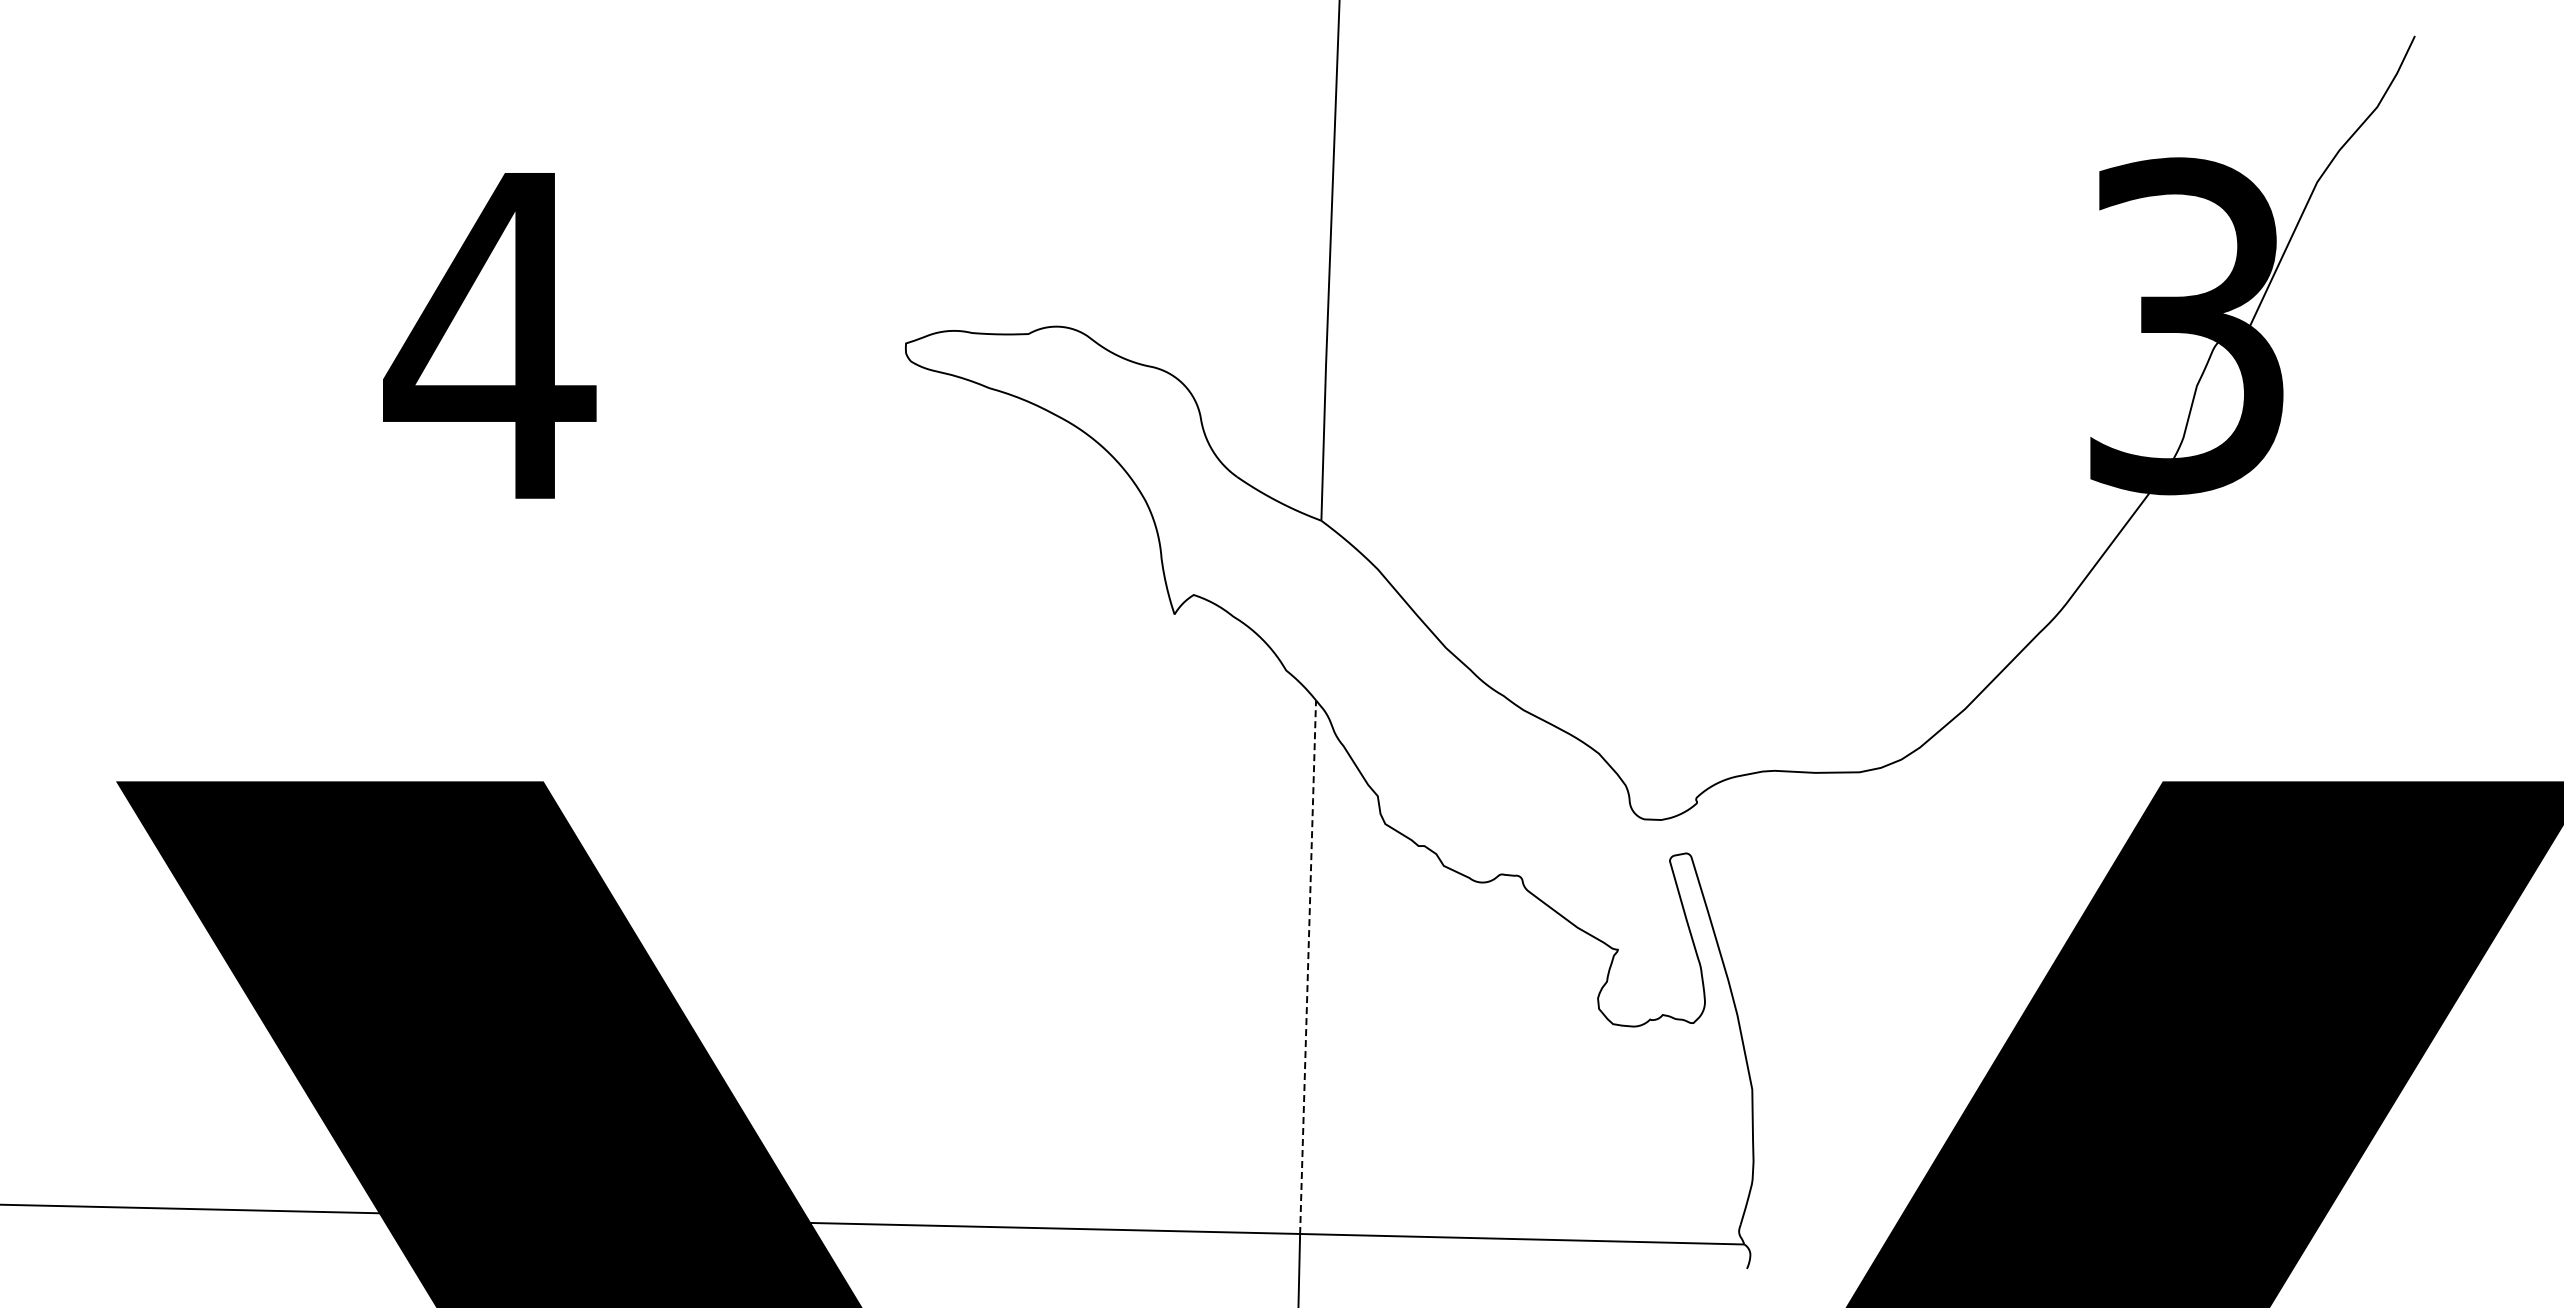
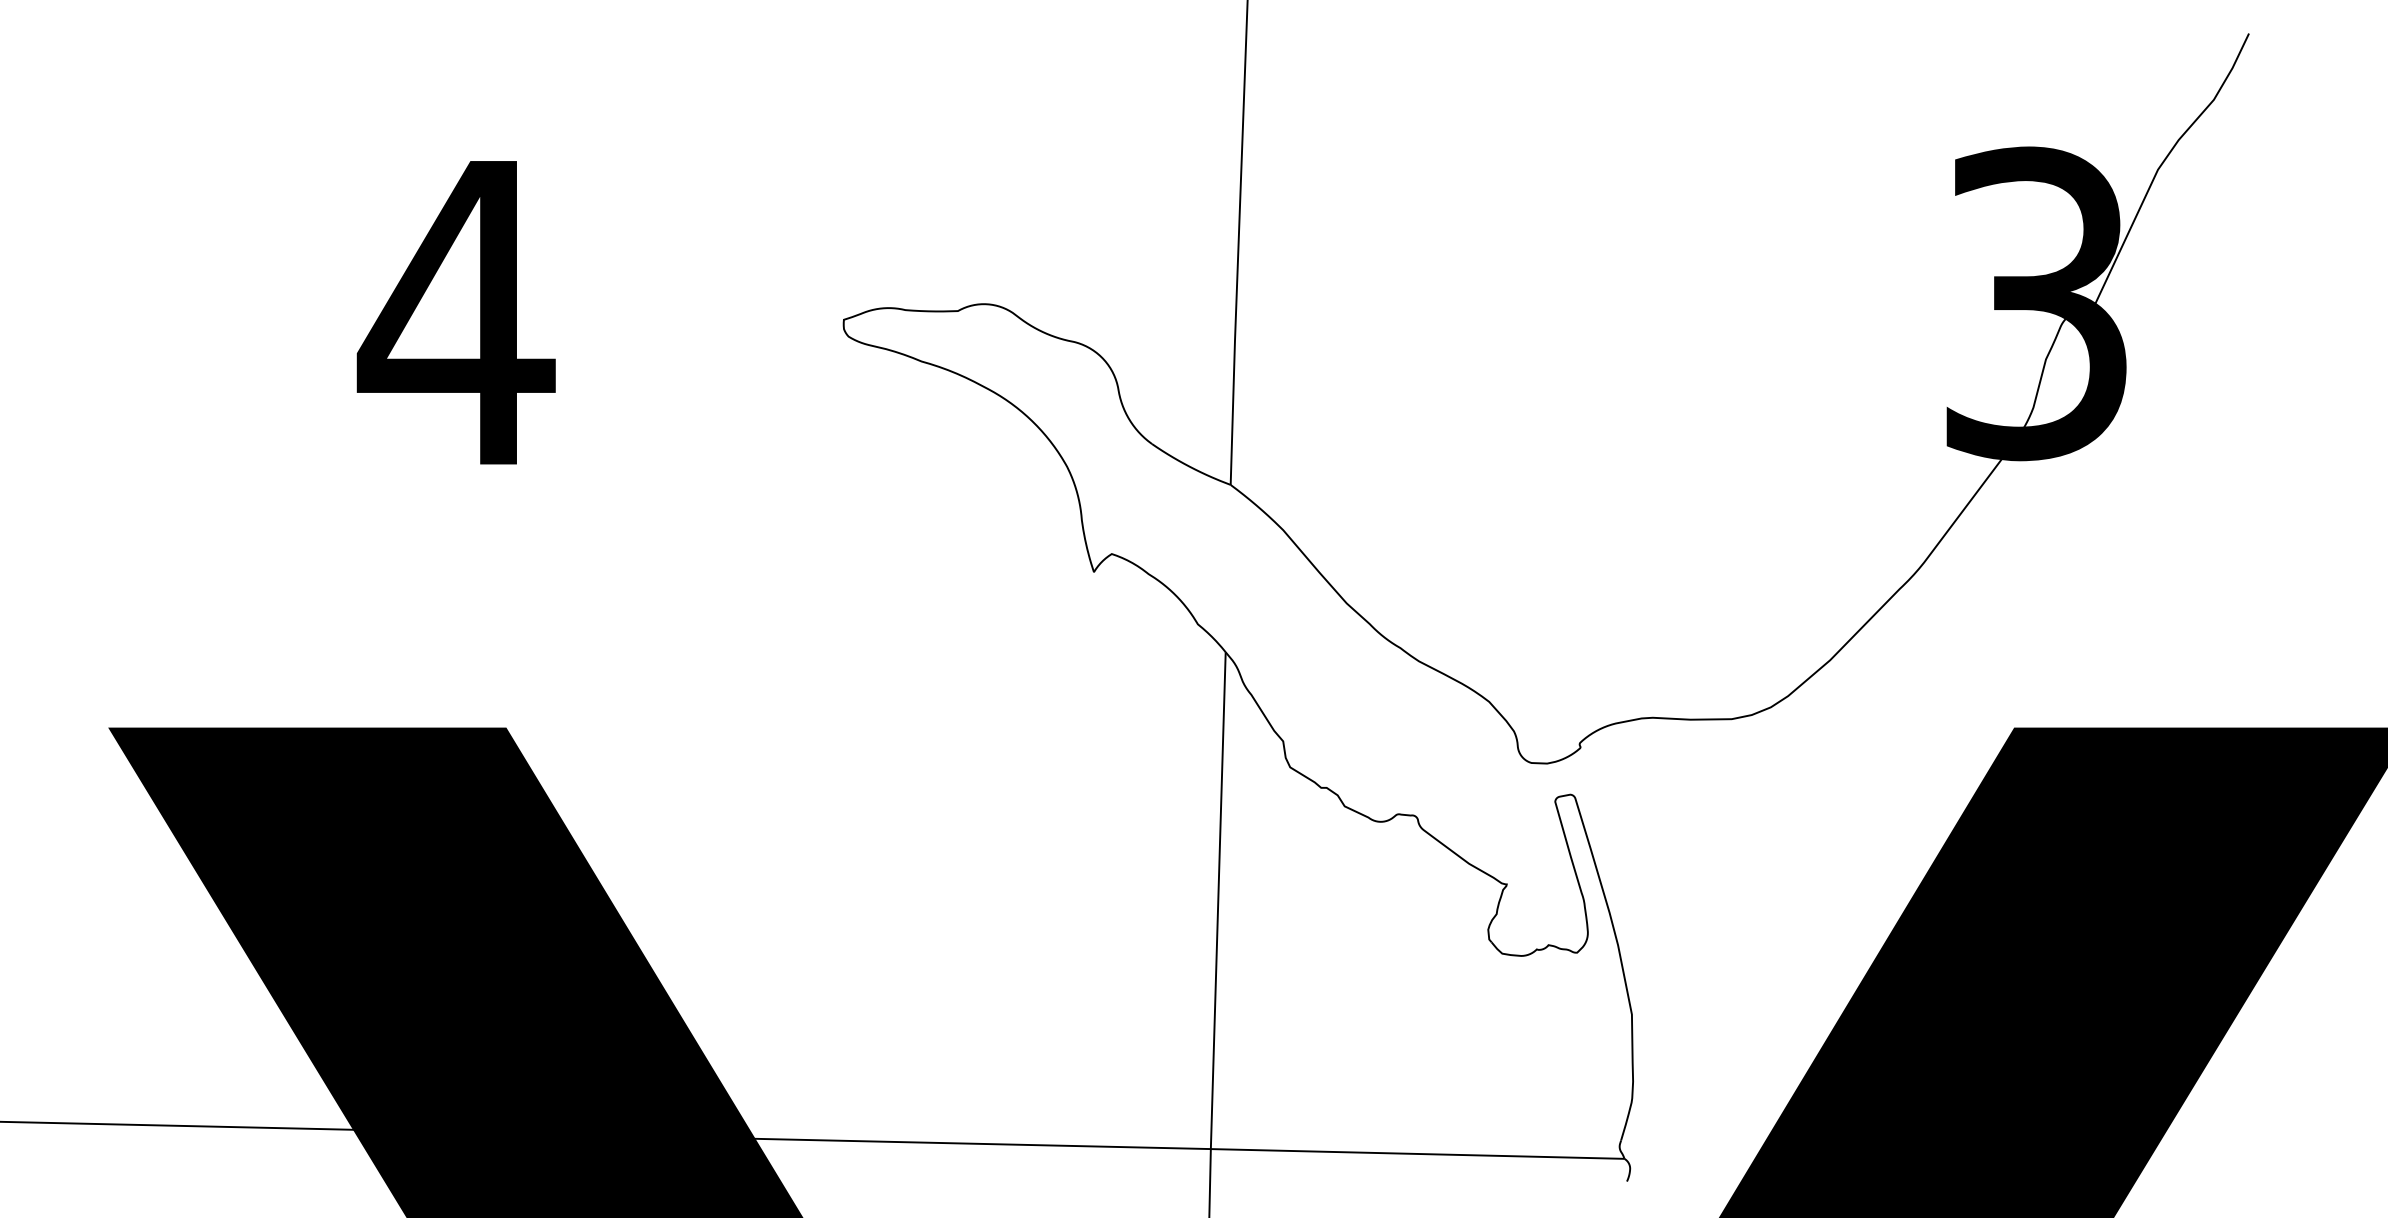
line: (1308, 966) -> (1218, 900), dashed -> solid

